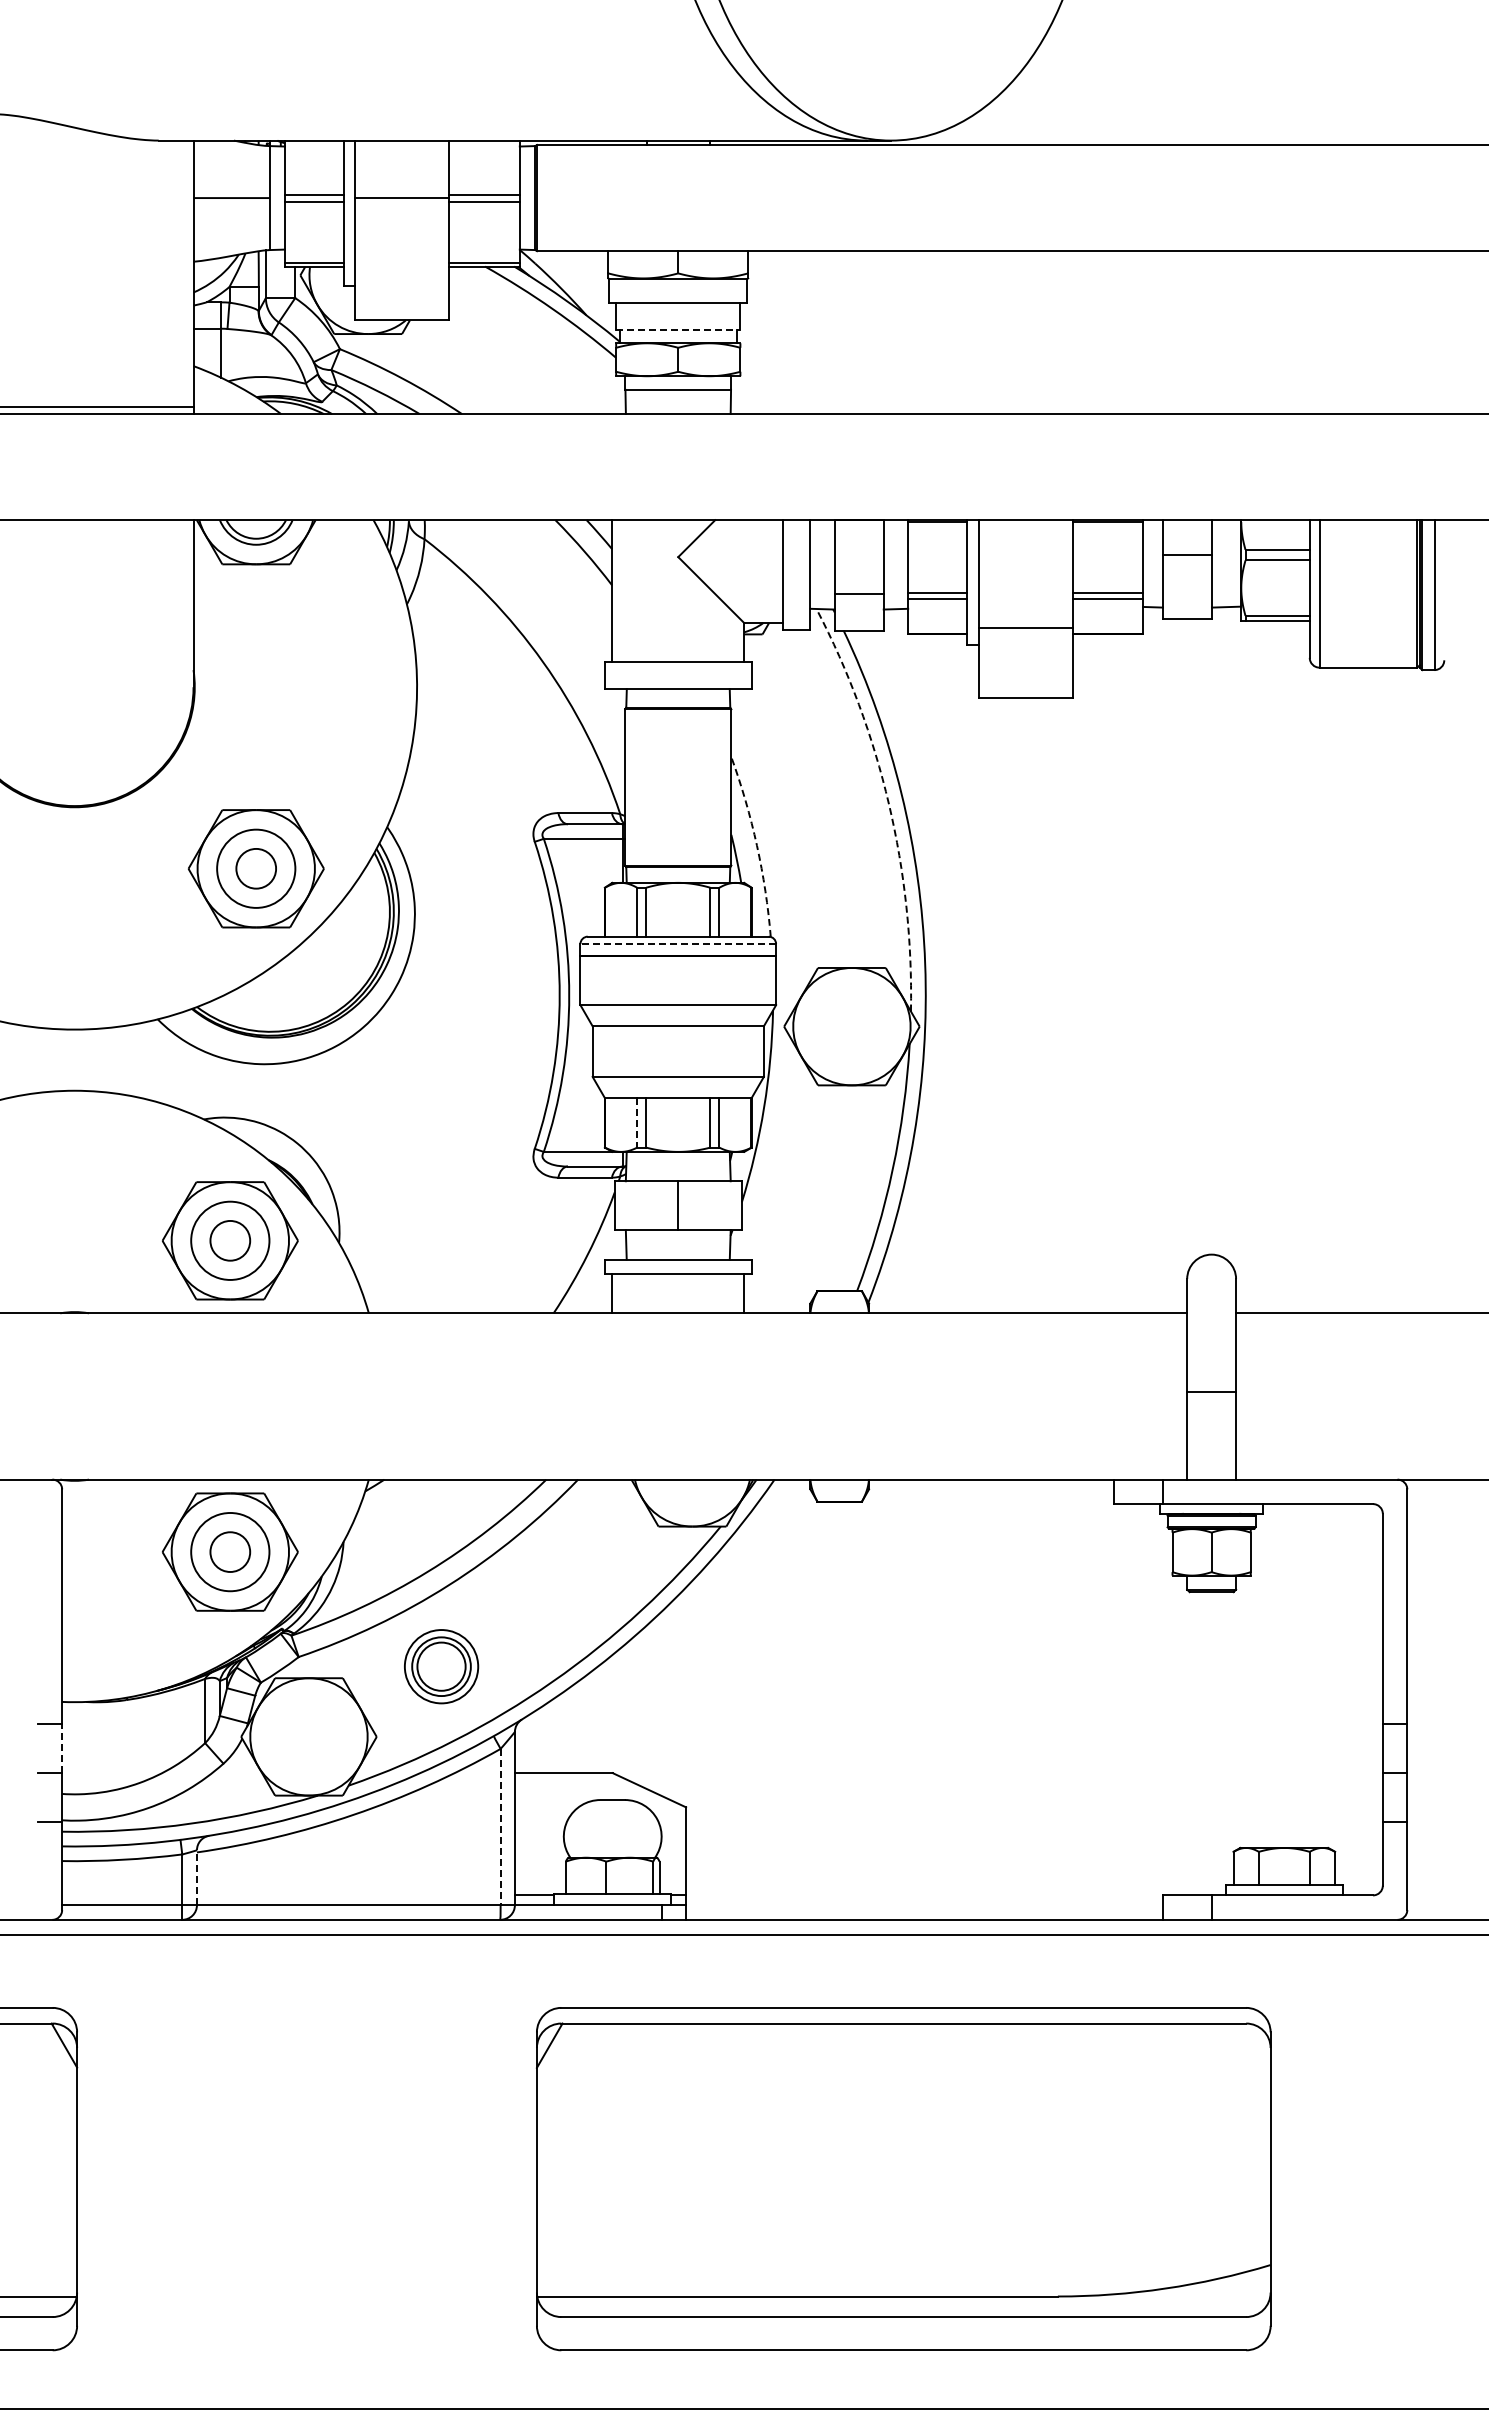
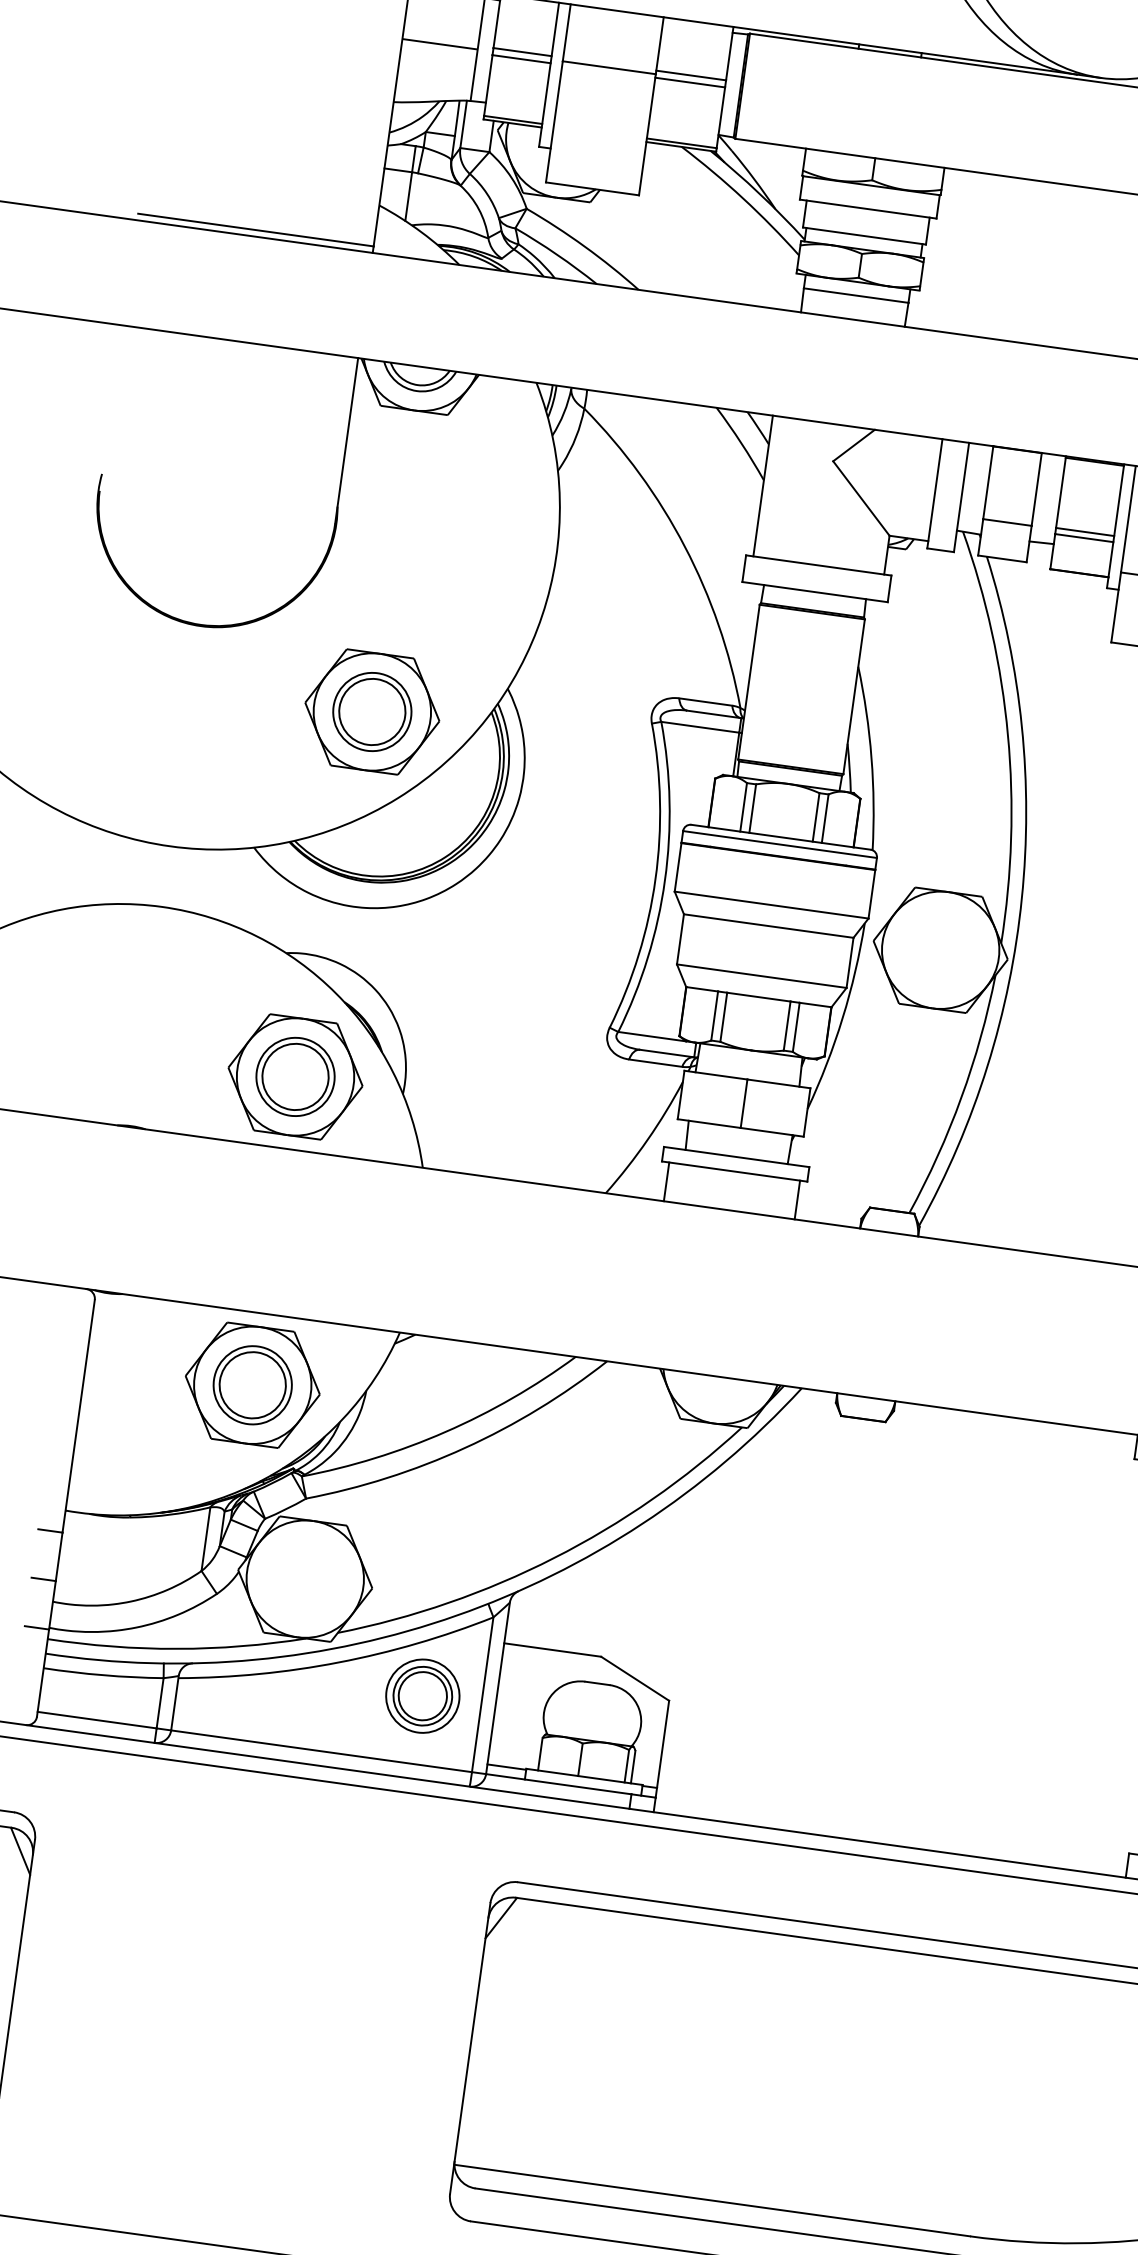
line: (678, 329) -> (864, 235), dashed -> solid
arc: (889, 804) -> (1008, 735), dashed -> solid
arc: (757, 845) -> (872, 757), dashed -> solid
circle: (256, 868) -> (372, 711), size x1.67
line: (678, 944) -> (780, 845), dashed -> solid
line: (637, 1122) -> (715, 1015), dashed -> solid
circle: (230, 1240) -> (295, 1076), size x1.67
circle: (230, 1552) -> (252, 1385), size x1.67
part: (441, 1666) -> (422, 1695), moved
line: (62, 1748) -> (59, 1556), dashed -> solid
line: (500, 1827) -> (482, 1695), dashed -> solid
line: (196, 1877) -> (174, 1702), dashed -> solid

